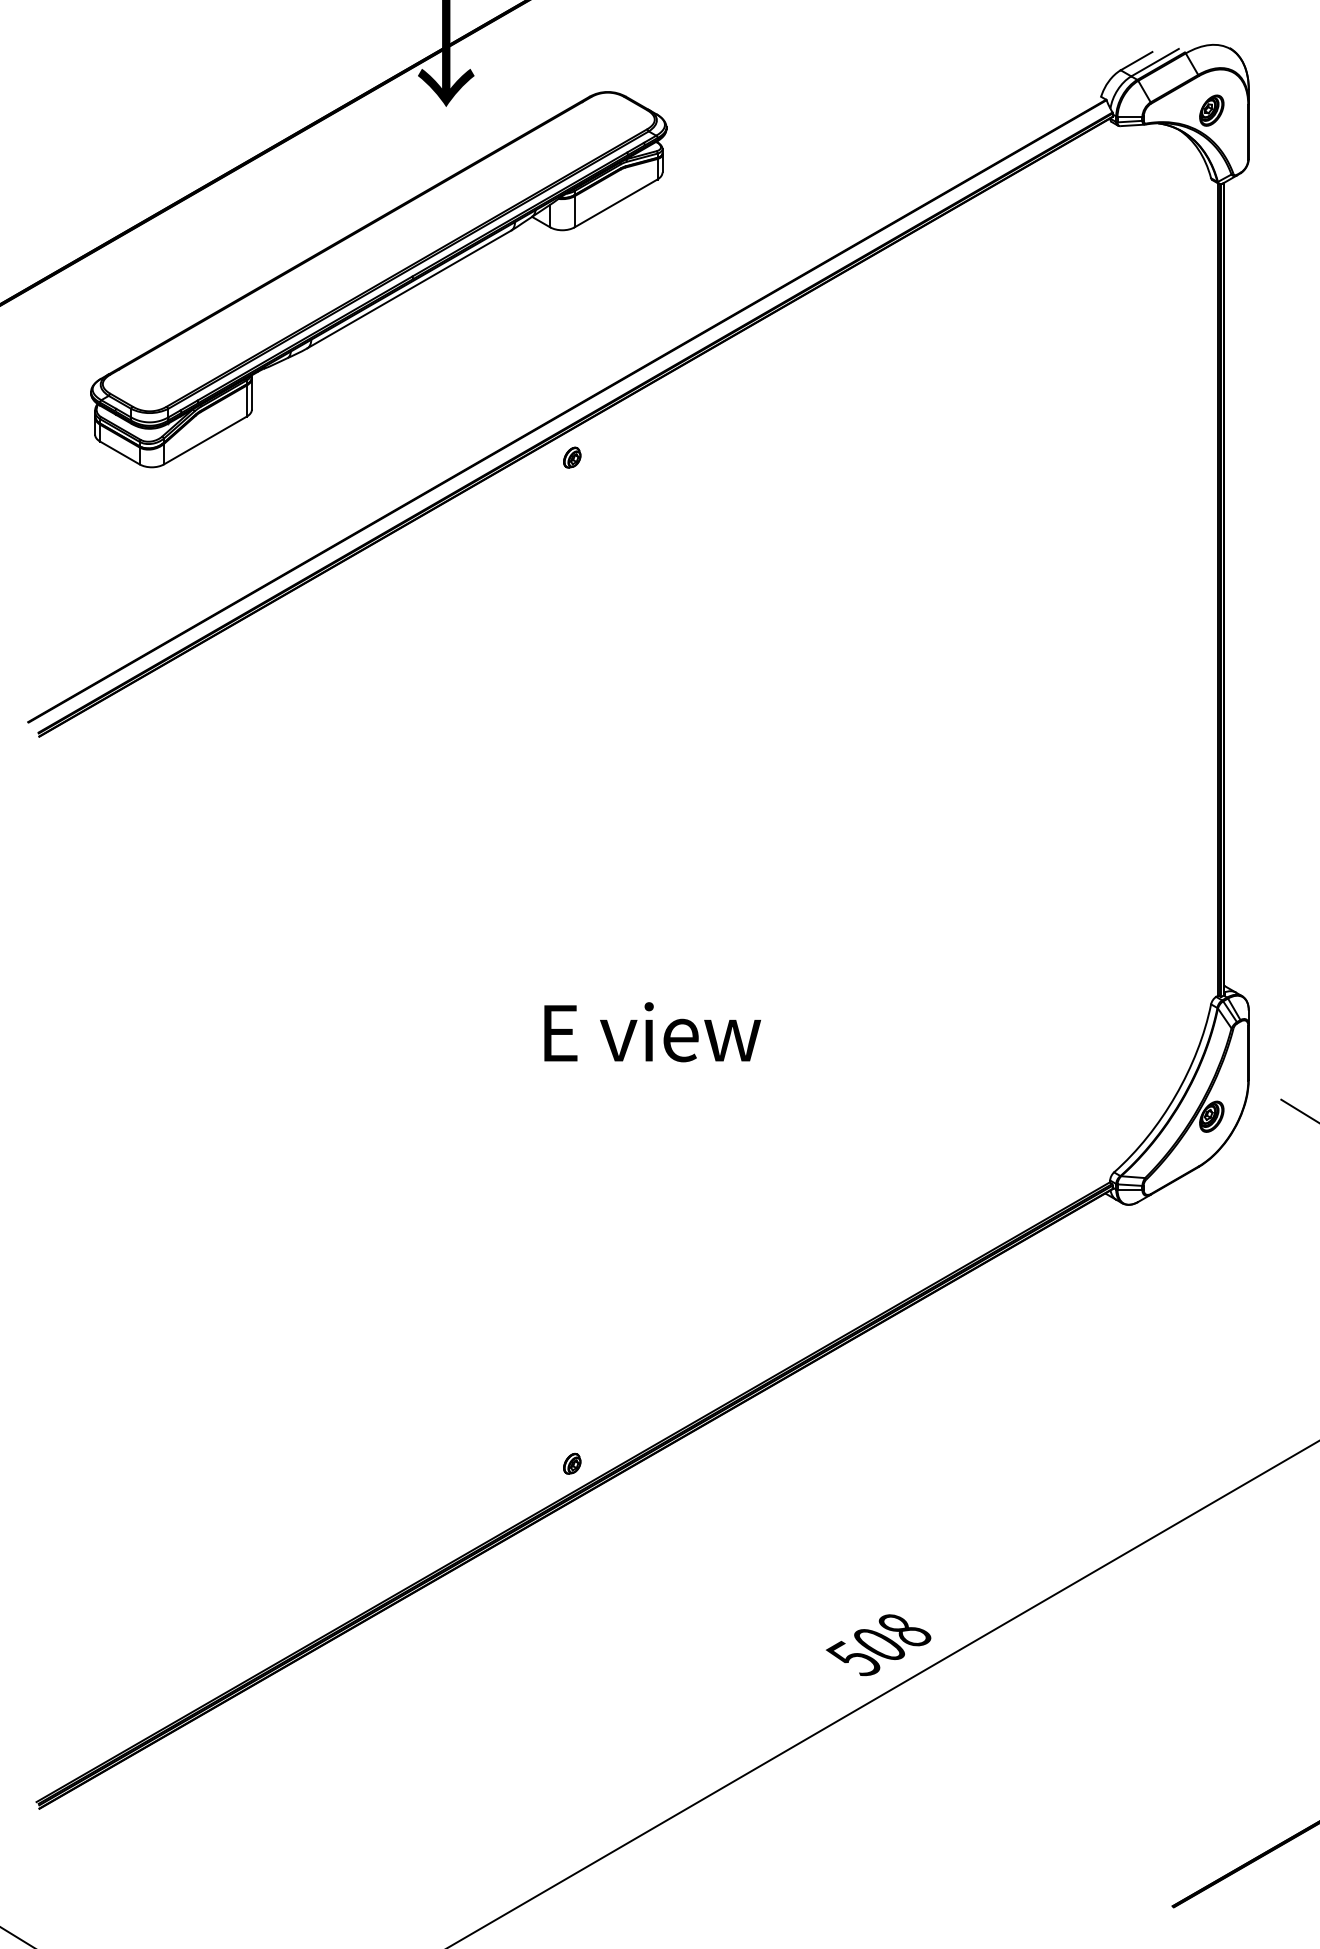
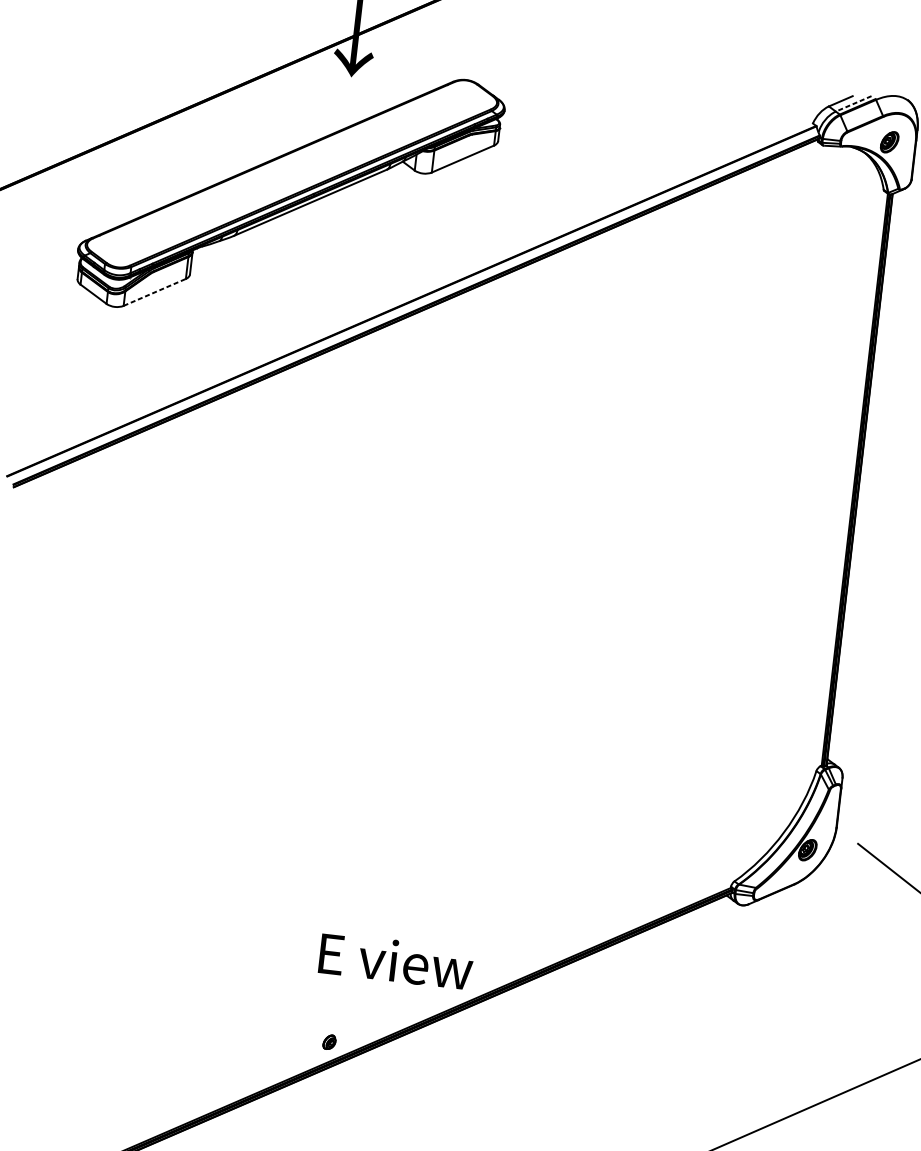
line: (1154, 62) -> (853, 103), solid -> dashed
line: (205, 440) -> (154, 292), solid -> dashed
part: (572, 457) -> (411, 334), removed
text: (652, 1032) -> (396, 961), moved

